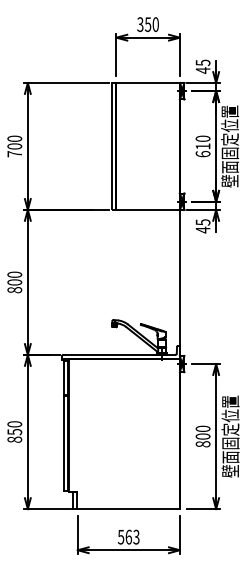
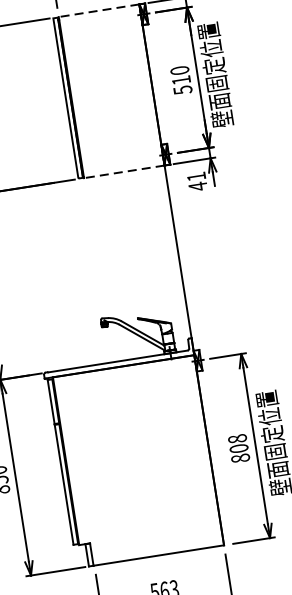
line: (148, 83) -> (99, 11), solid -> dashed
text: (202, 154) -> (182, 90), 610 -> 510
line: (148, 209) -> (124, 171), solid -> dashed
text: (202, 222) -> (195, 176), 45 -> 41
text: (203, 428) -> (238, 438), 800 -> 808

